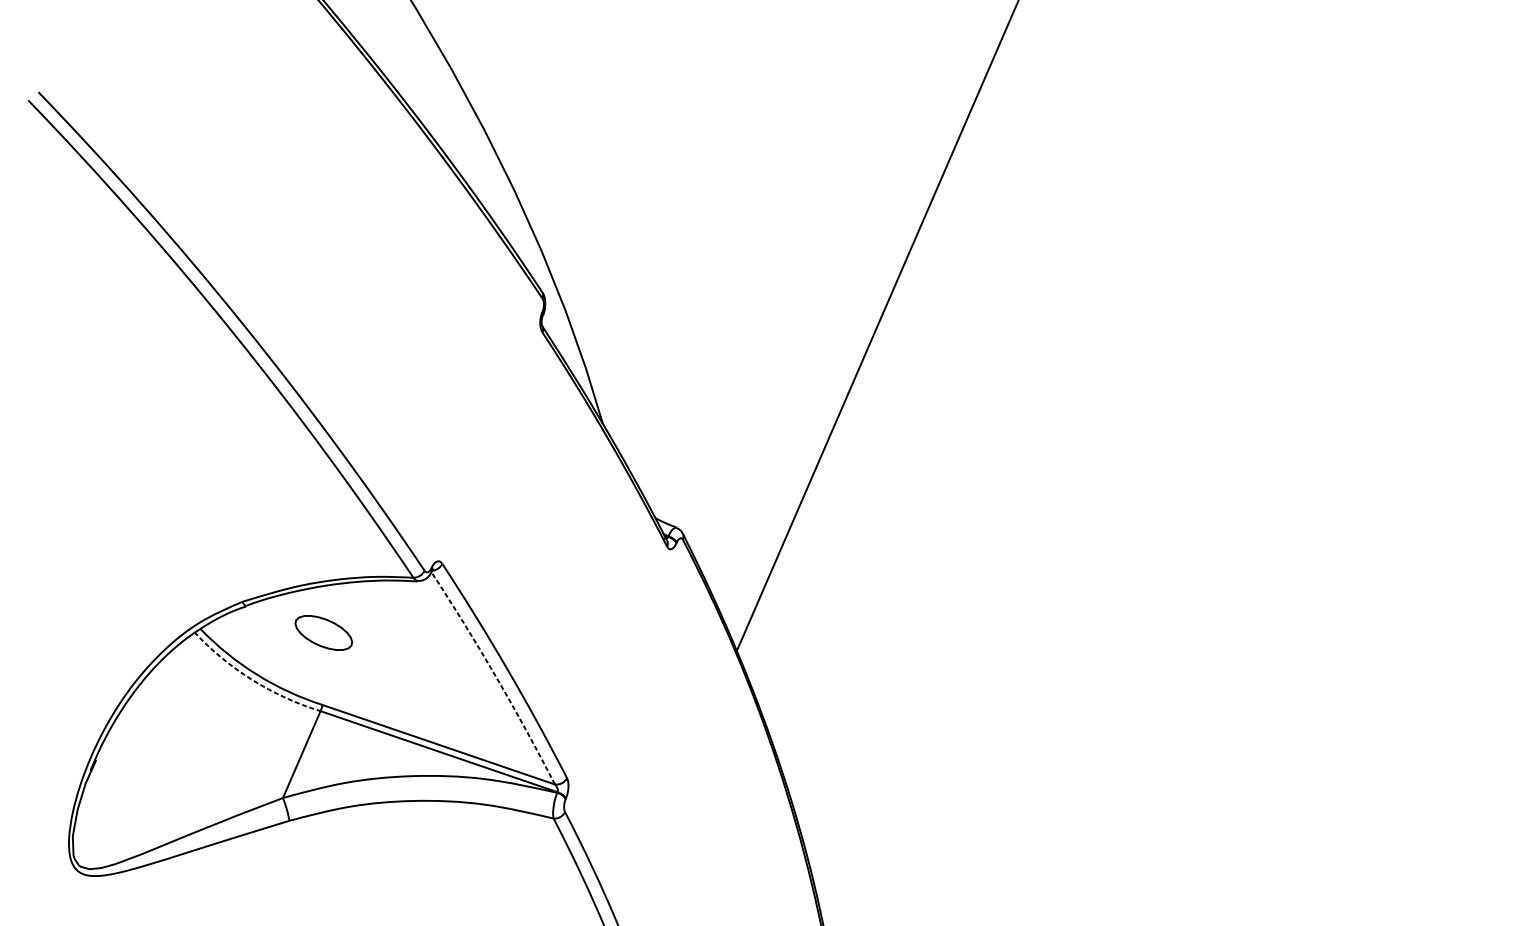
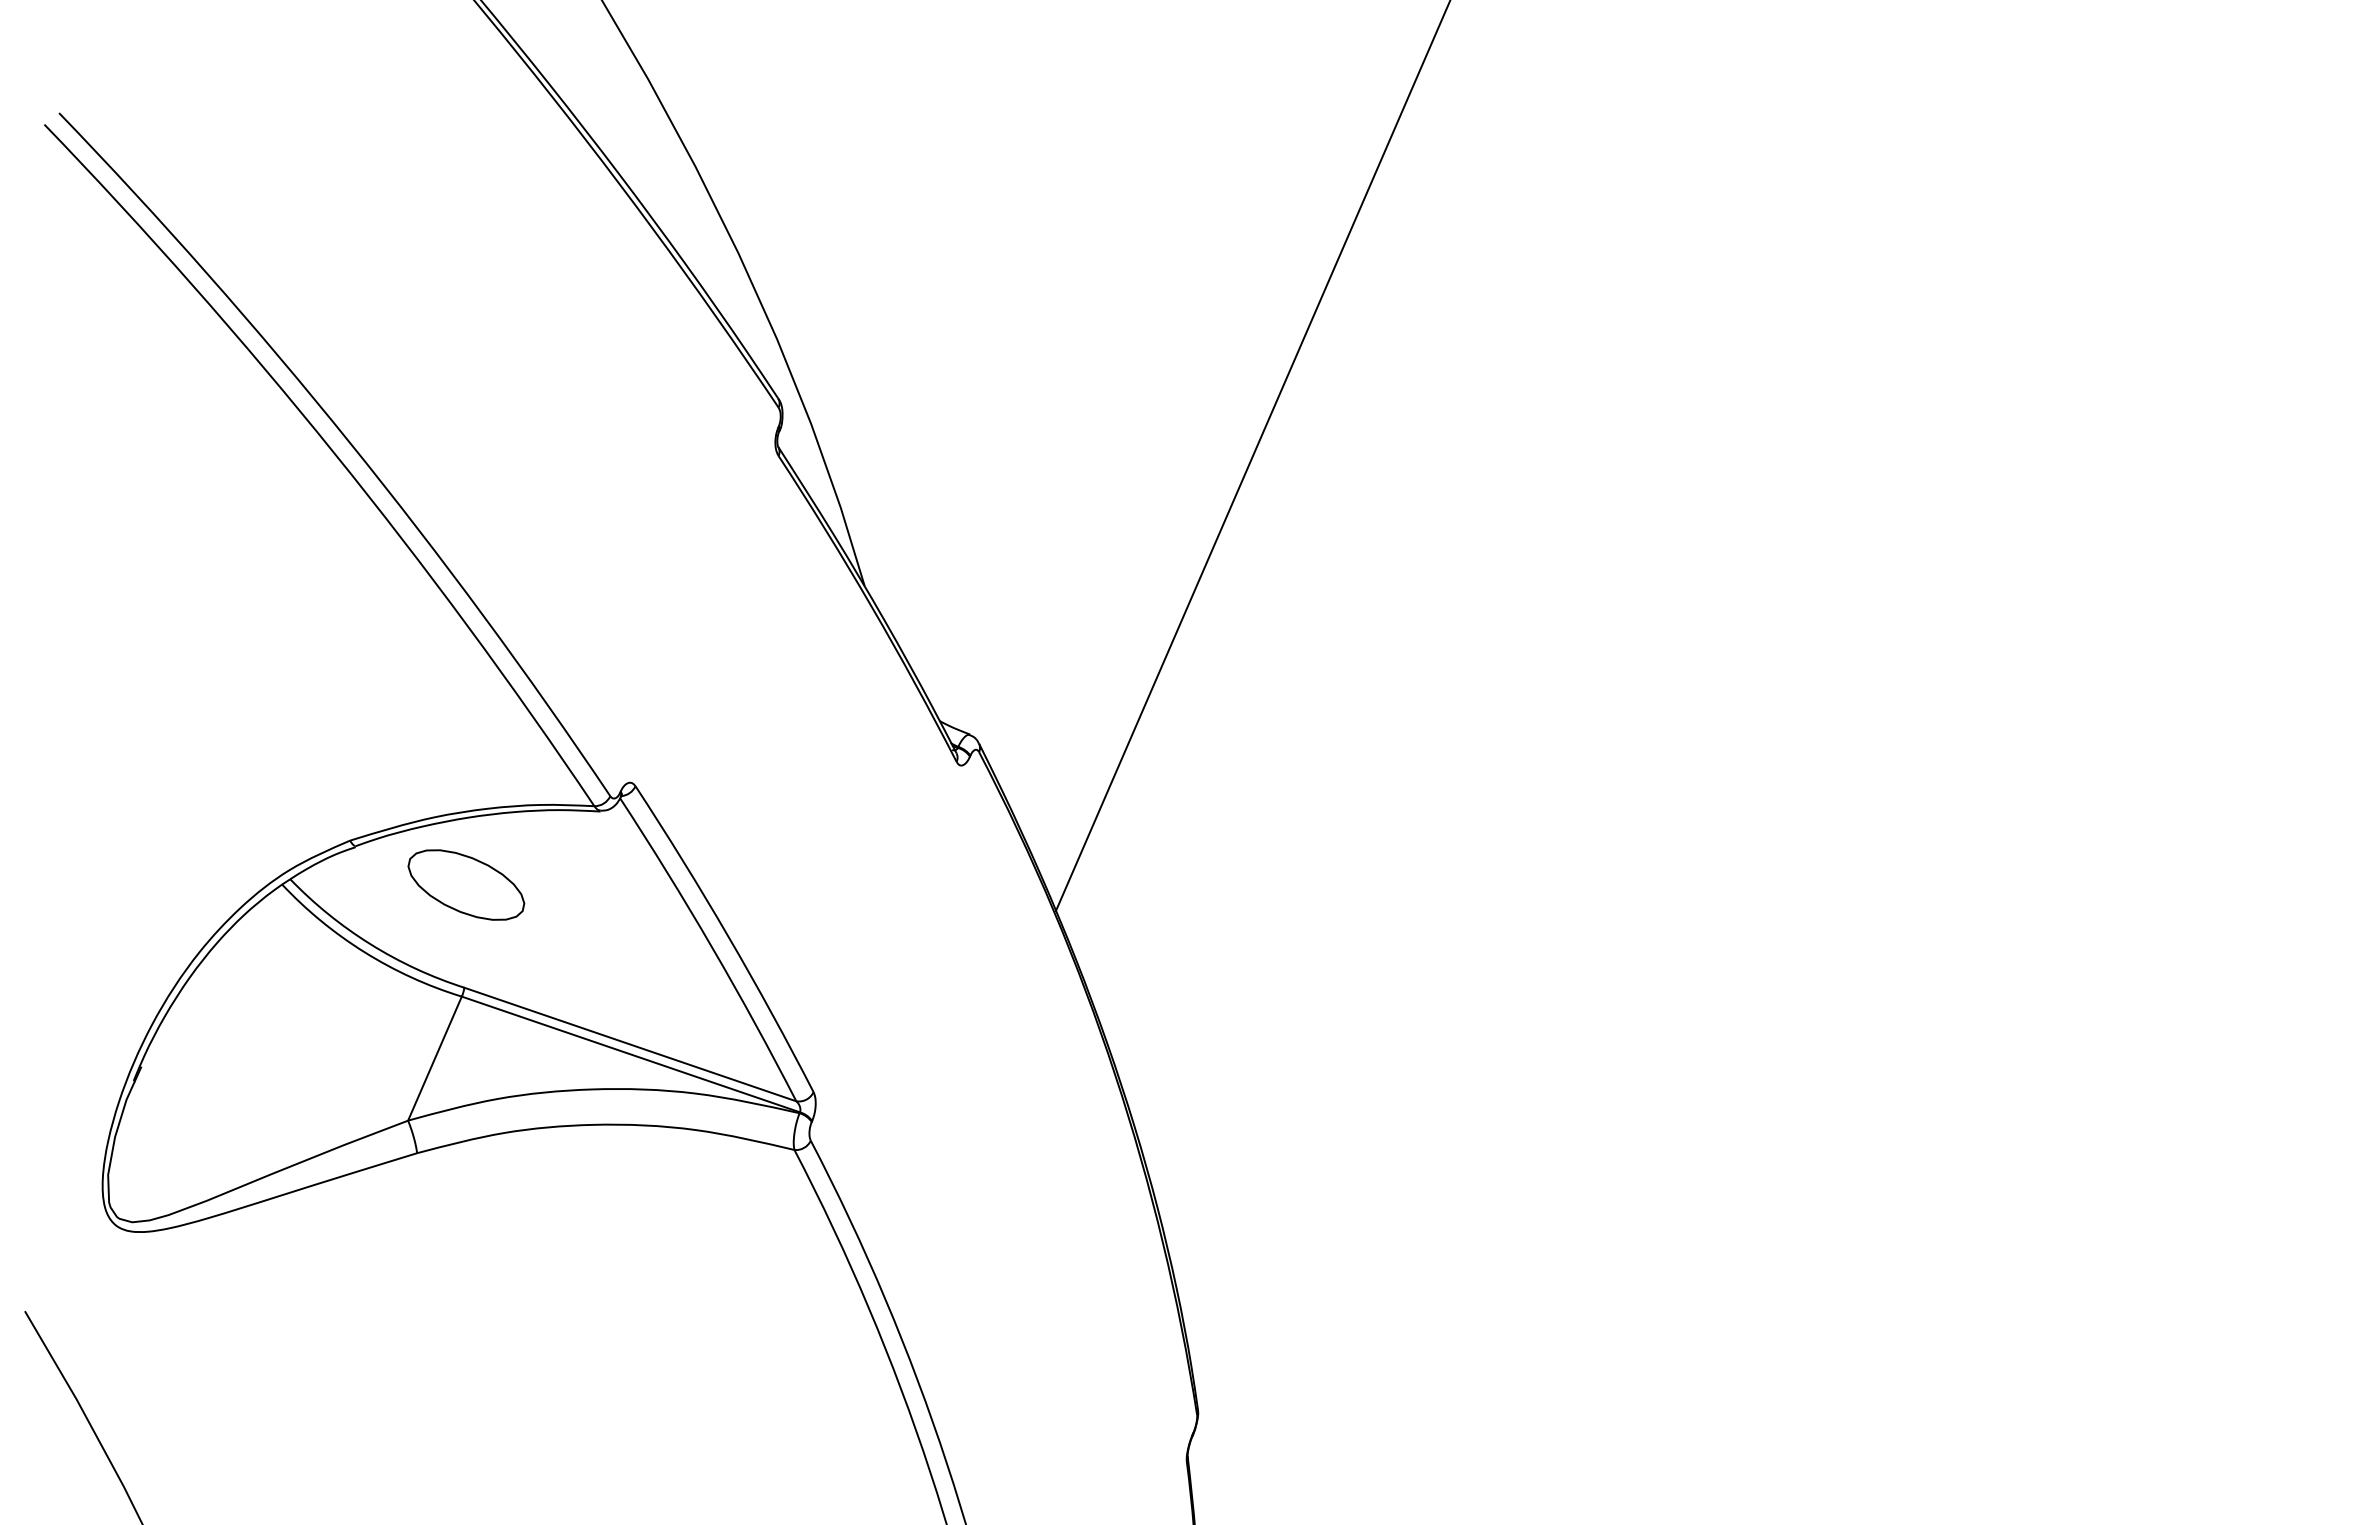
part: (323, 632) -> (466, 884), size x1.43
arc: (496, 676) -> (712, 947), dashed -> solid
arc: (252, 680) -> (364, 952), dashed -> solid

